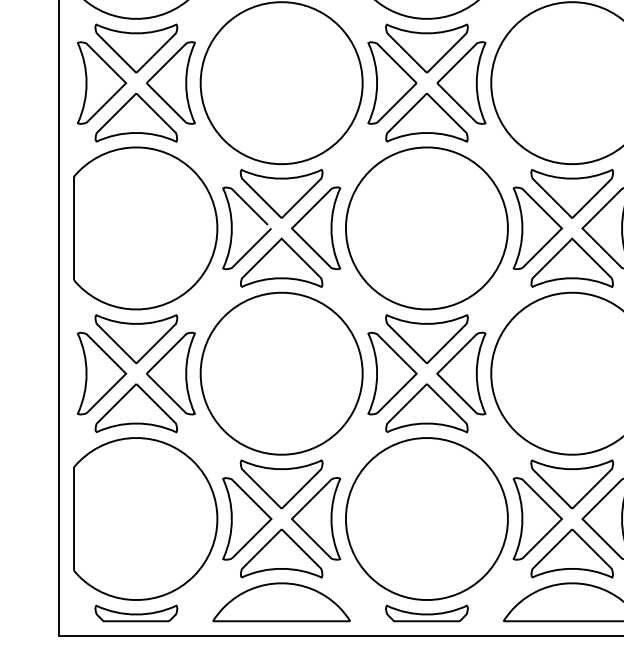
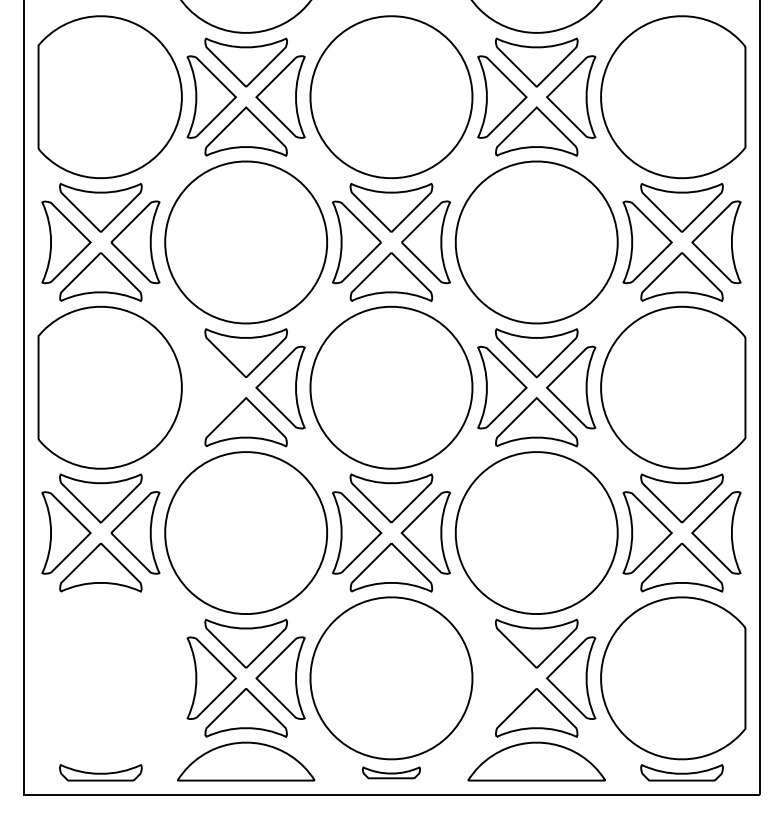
curve: (232, 228) -> (197, 387), removed
part: (537, 518) -> (502, 677), removed
part: (144, 519) -> (109, 678), removed
part: (426, 613) -> (391, 772), size x0.7

